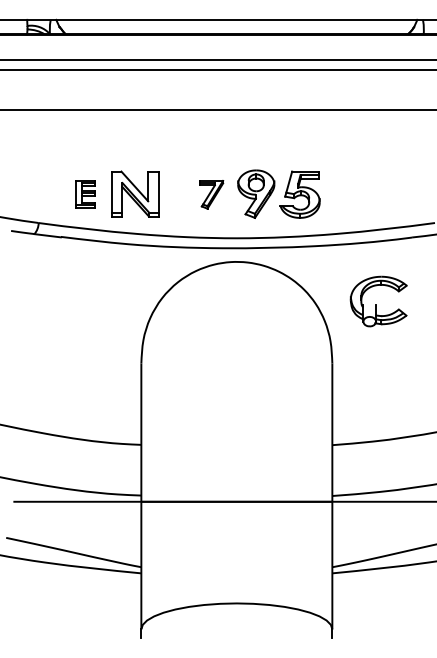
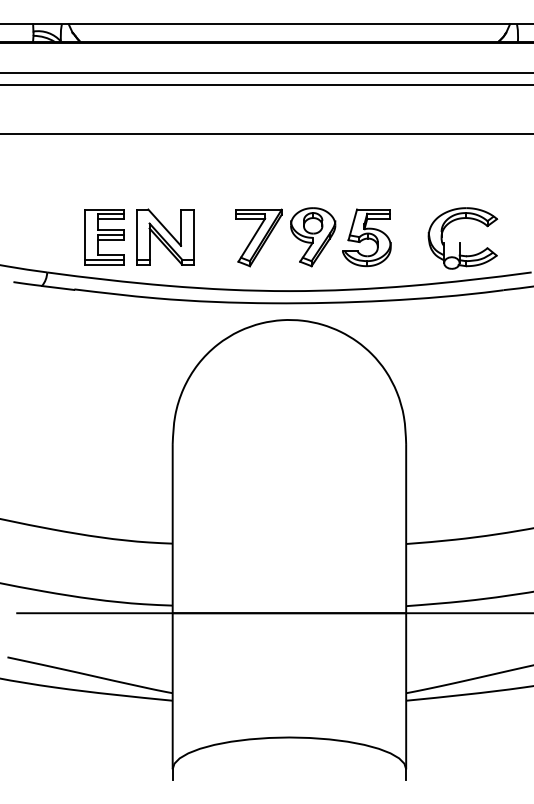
part: (85, 194) -> (104, 237), size x1.67
part: (211, 194) -> (258, 237), size x1.67
part: (378, 301) -> (462, 238), moved

